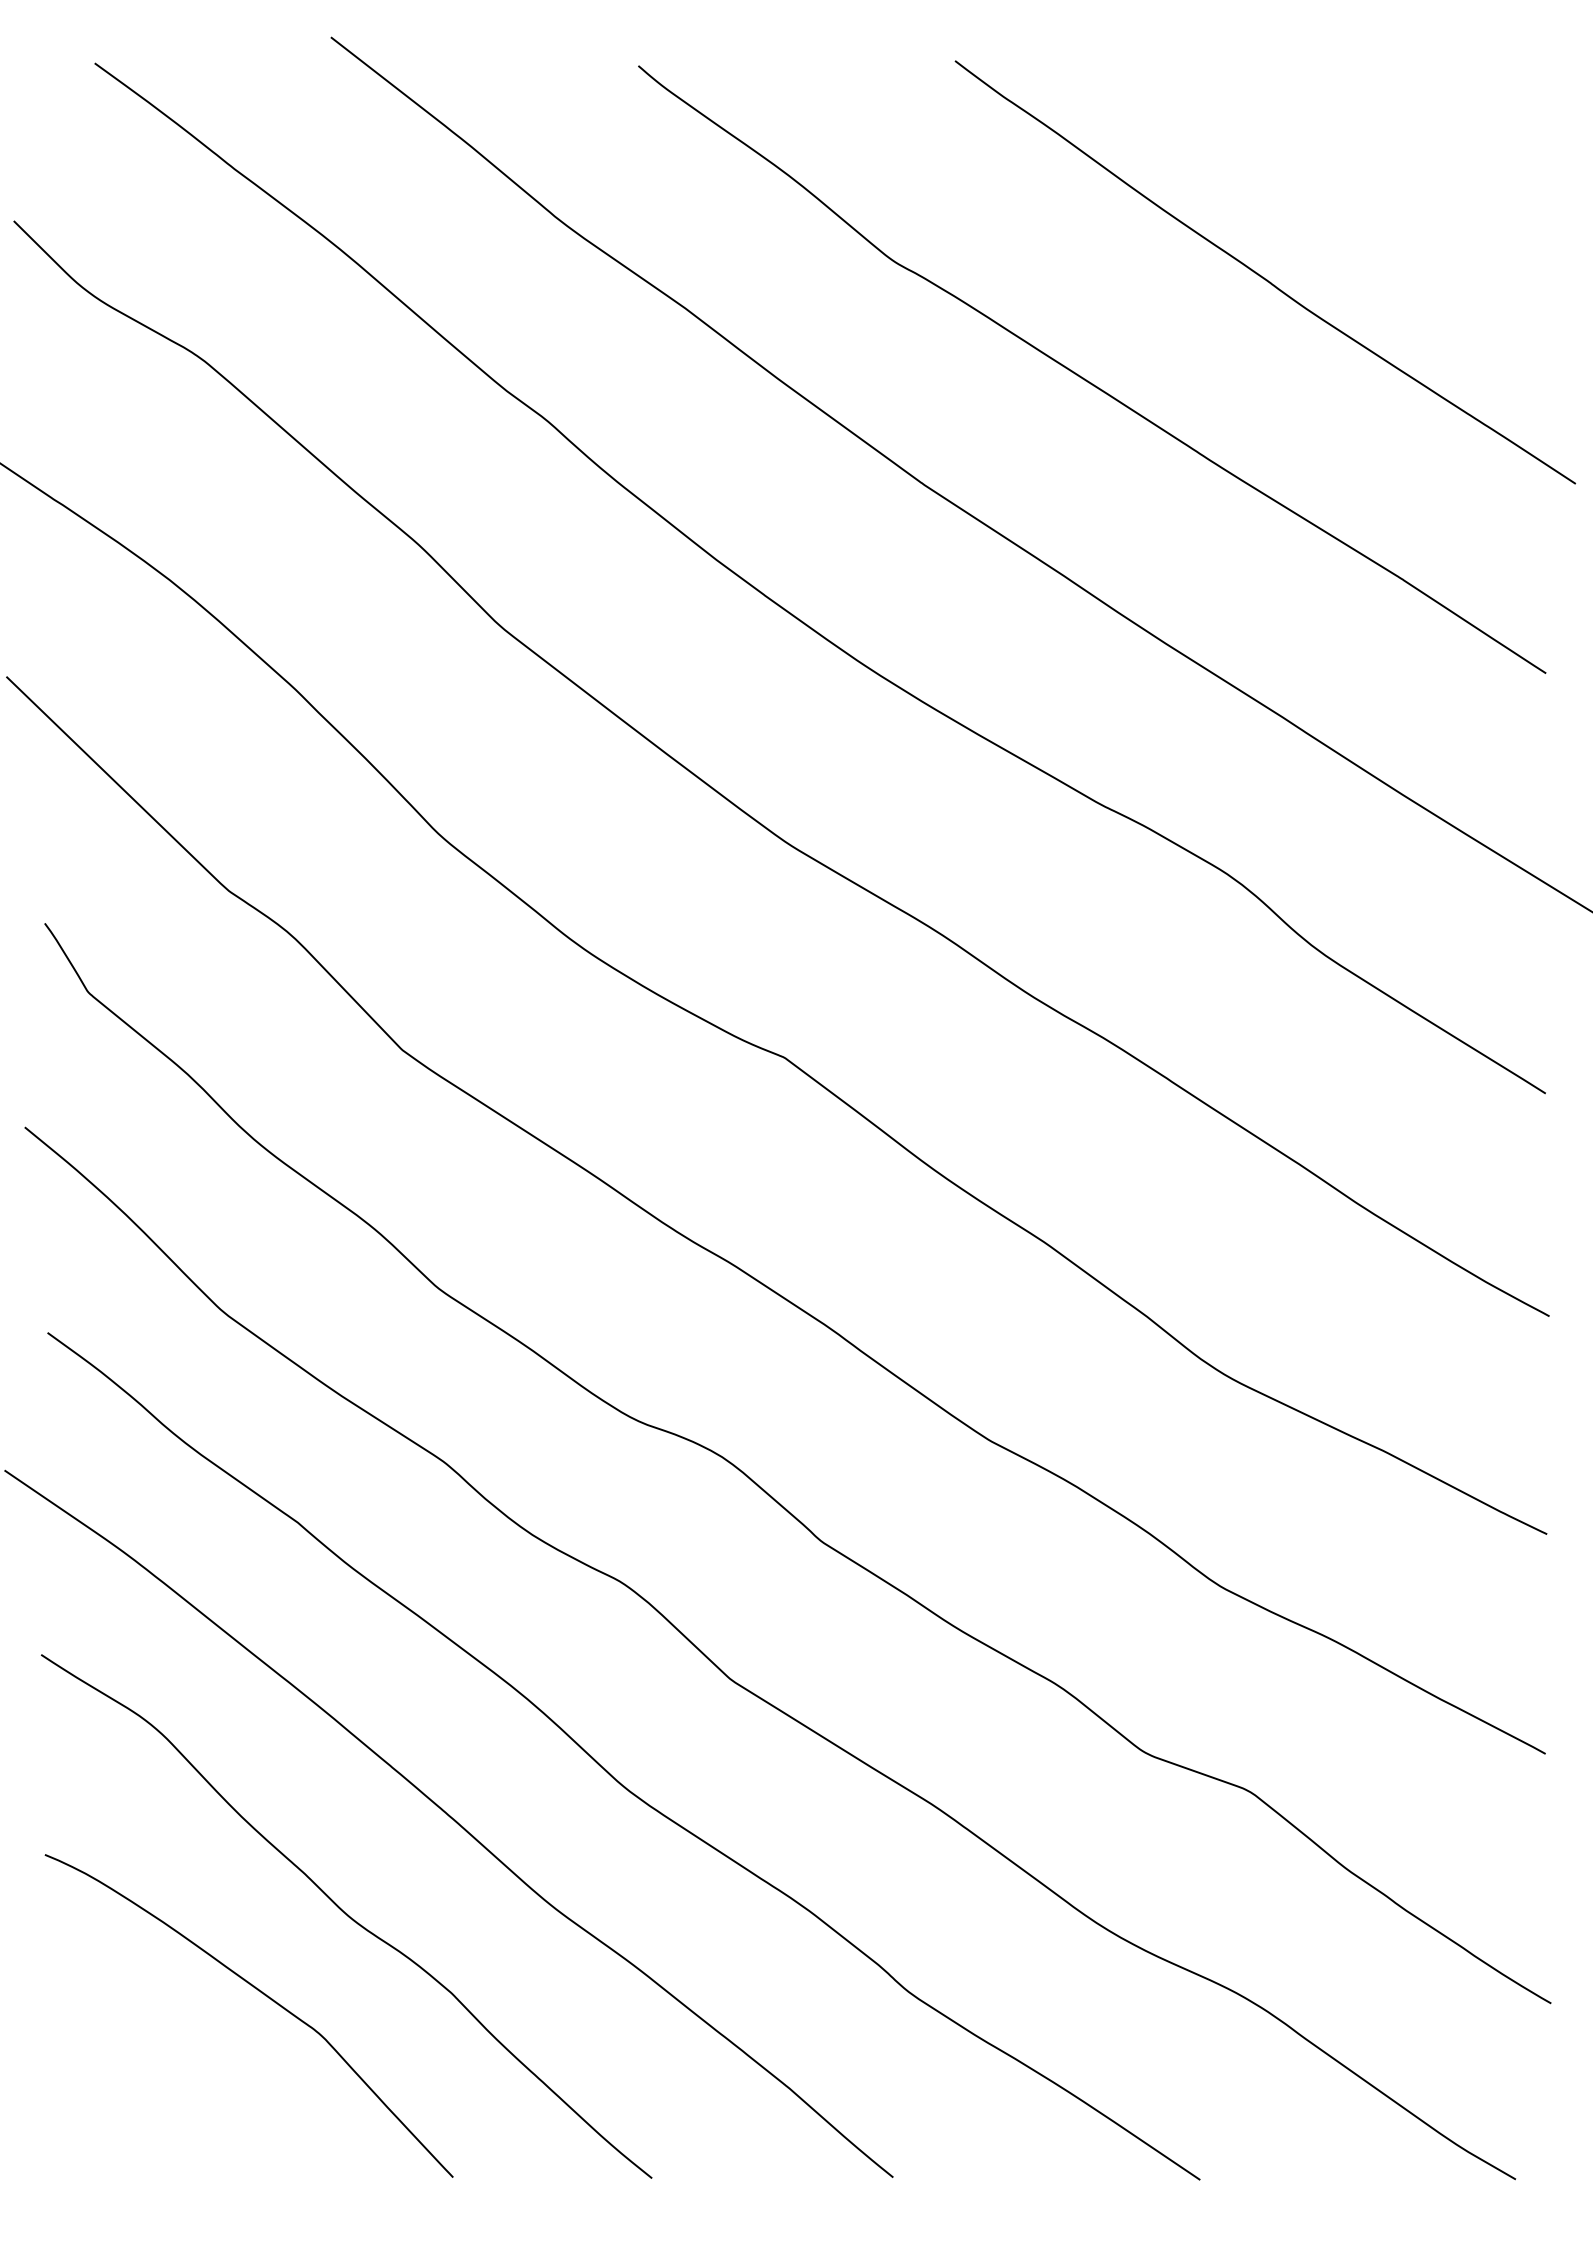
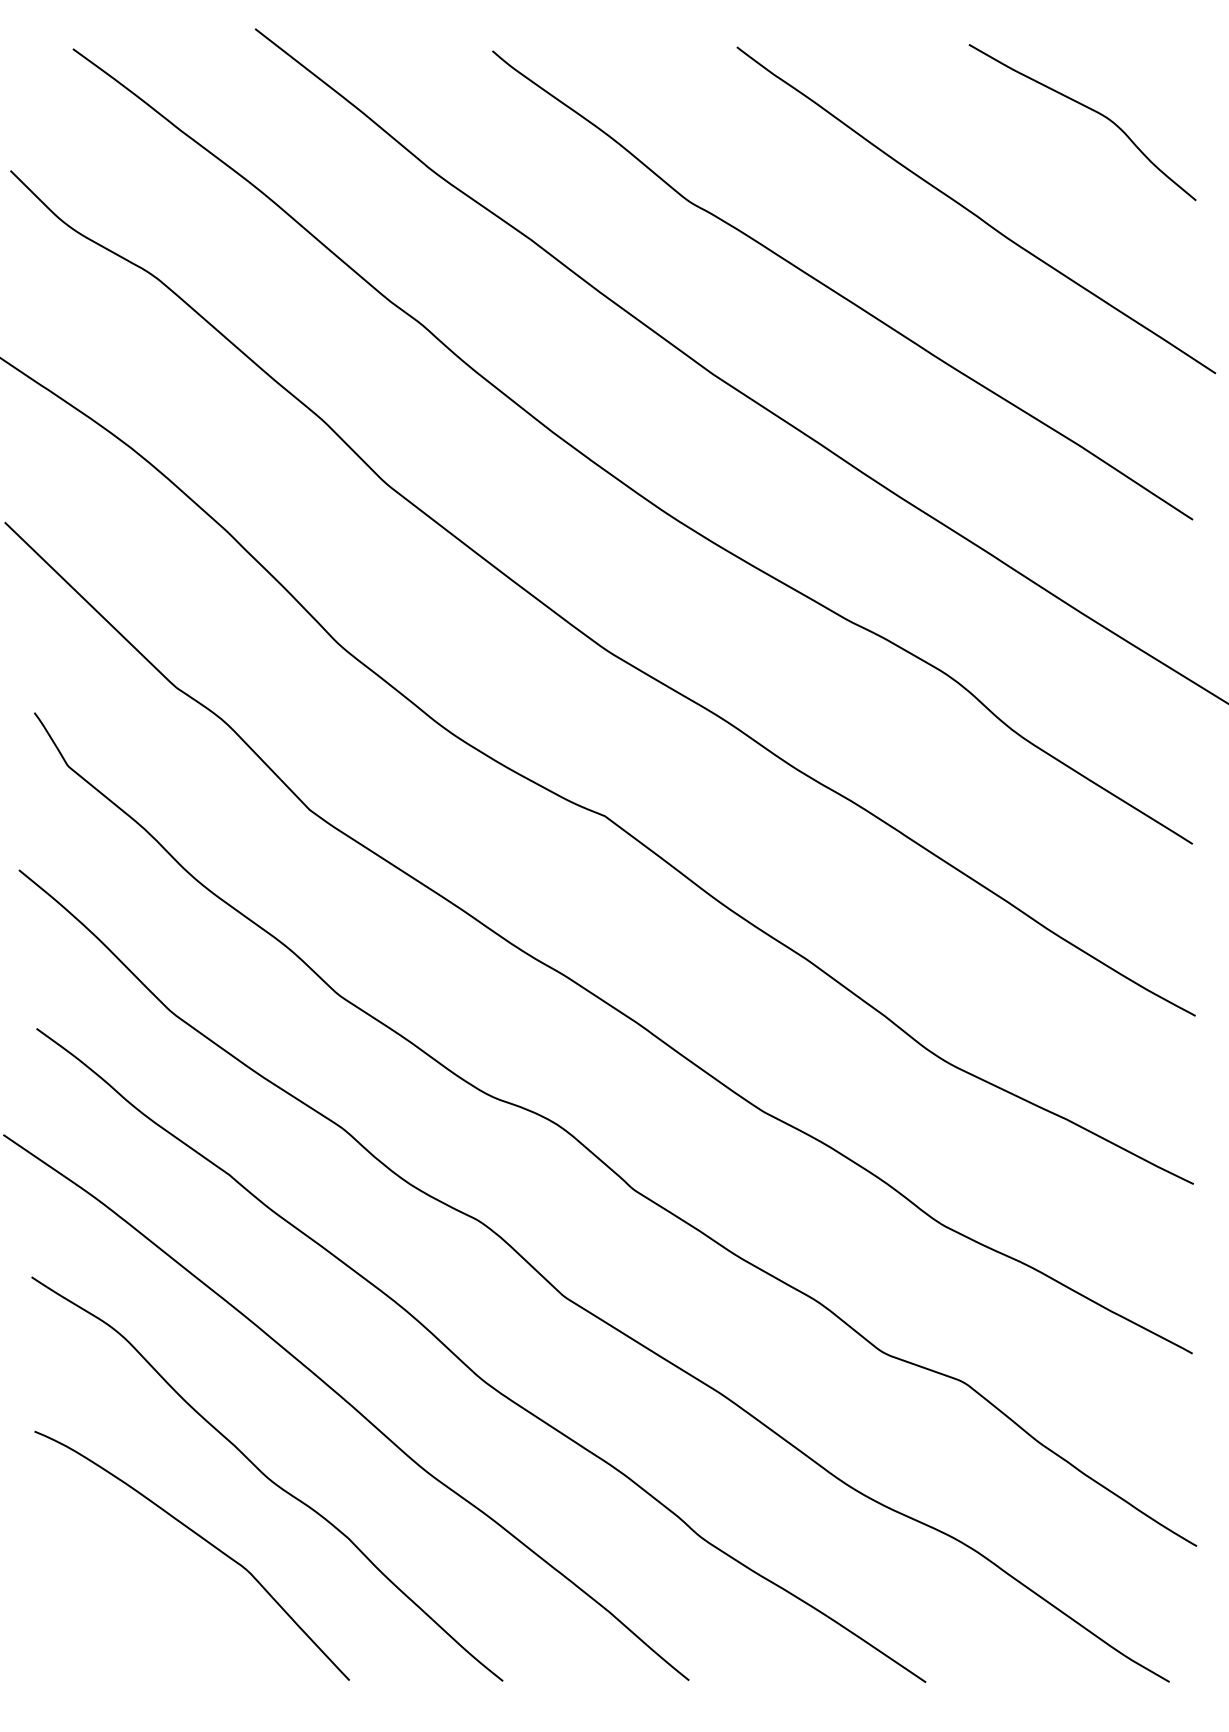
curve: (1410, 140) -> (1088, 108), added

